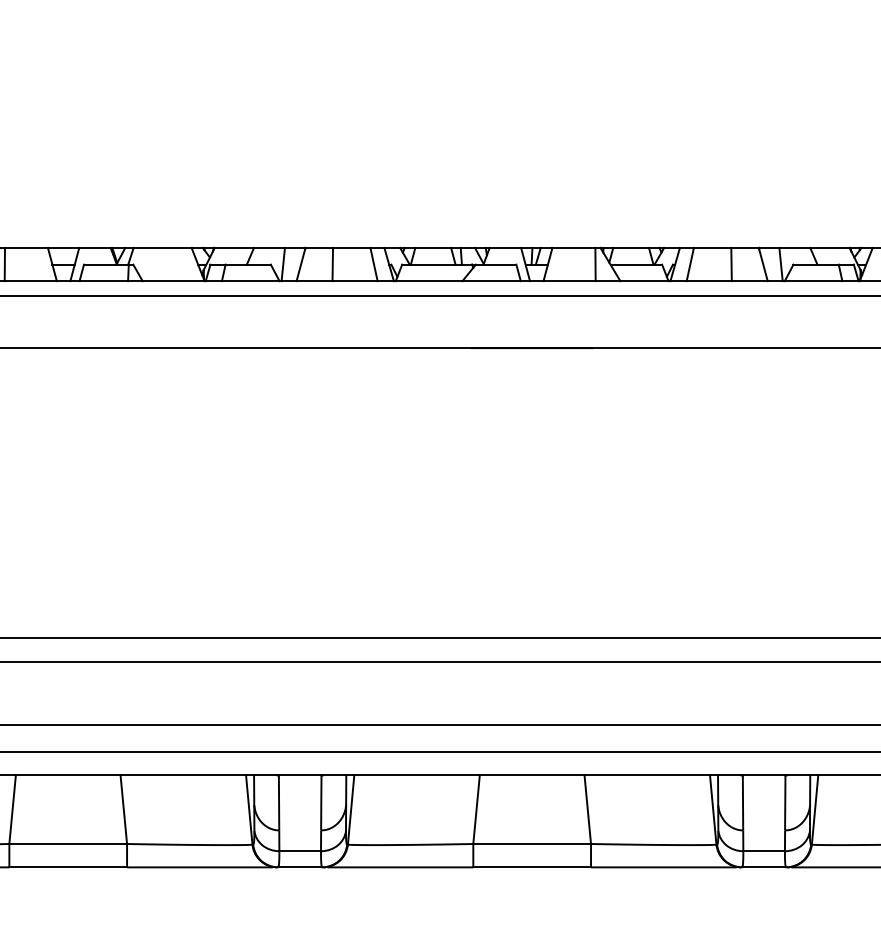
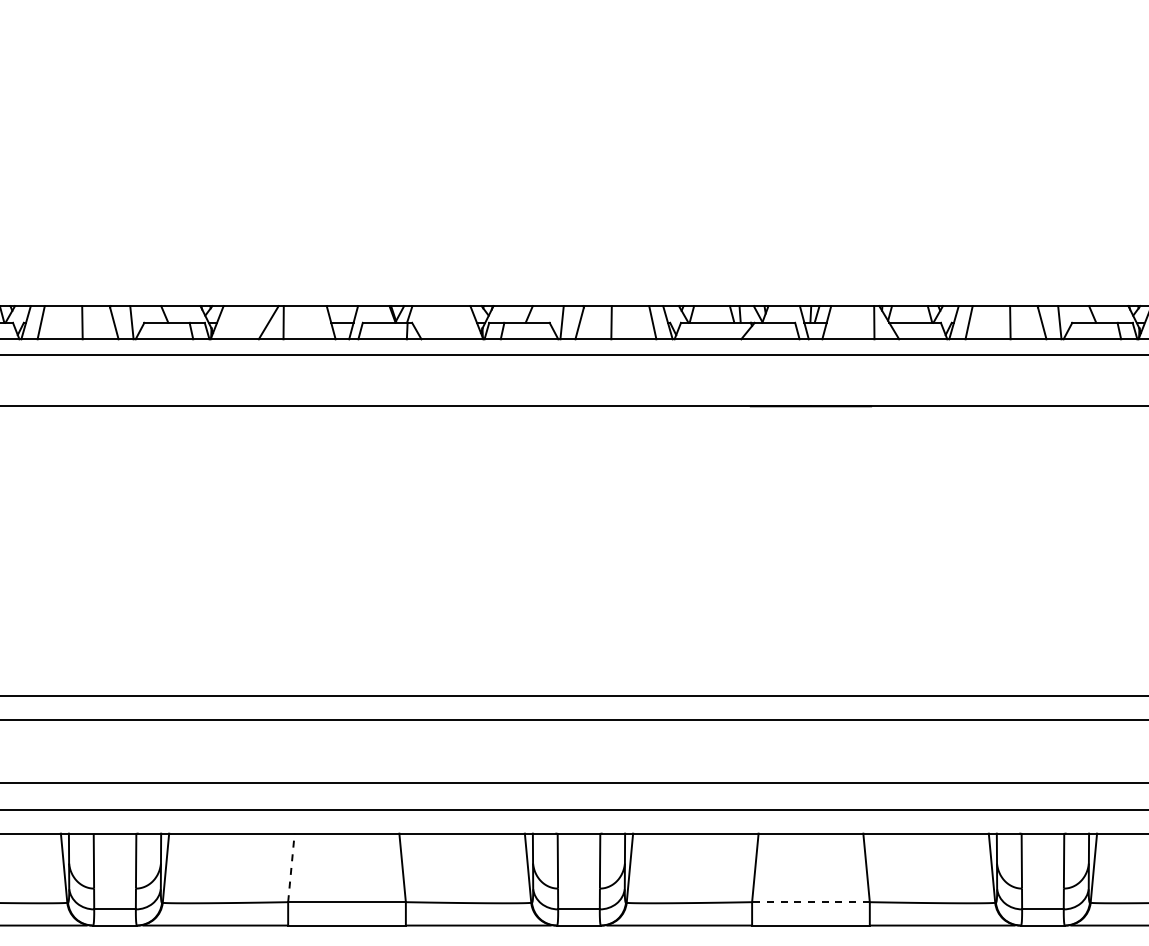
line: (12, 809) -> (291, 867), solid -> dashed
line: (531, 844) -> (810, 902), solid -> dashed

